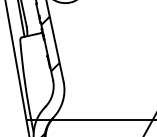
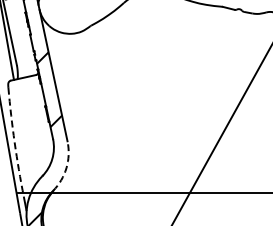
arc: (24, 82) -> (14, 142), solid -> dashed
arc: (62, 100) -> (66, 167), solid -> dashed

